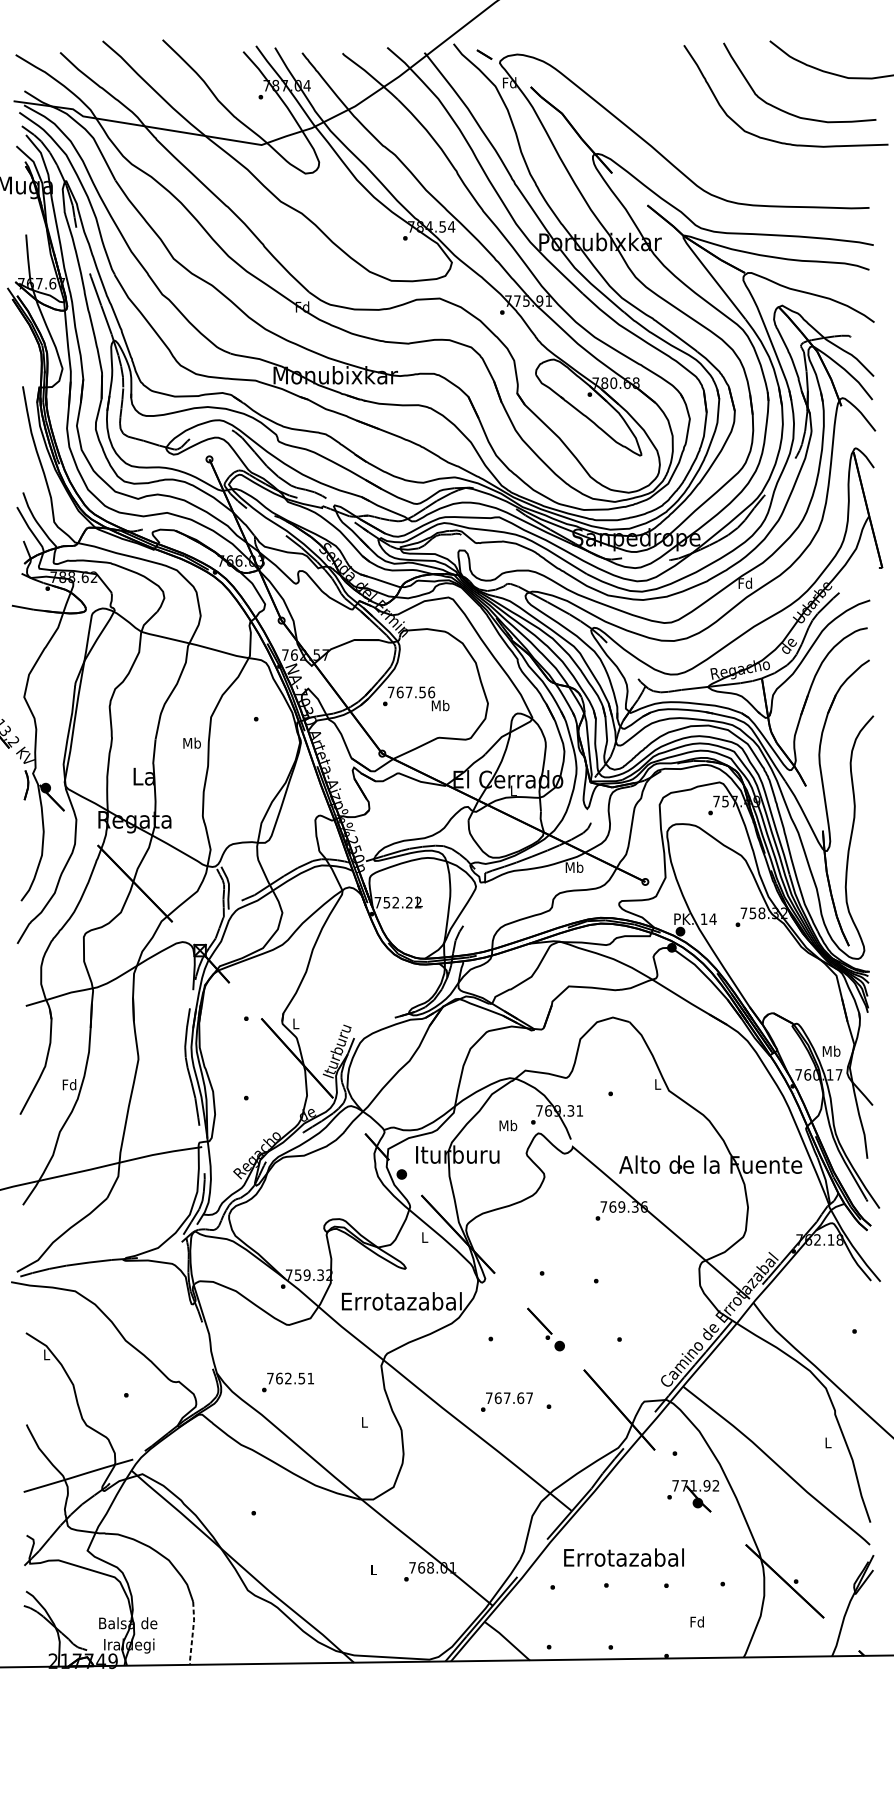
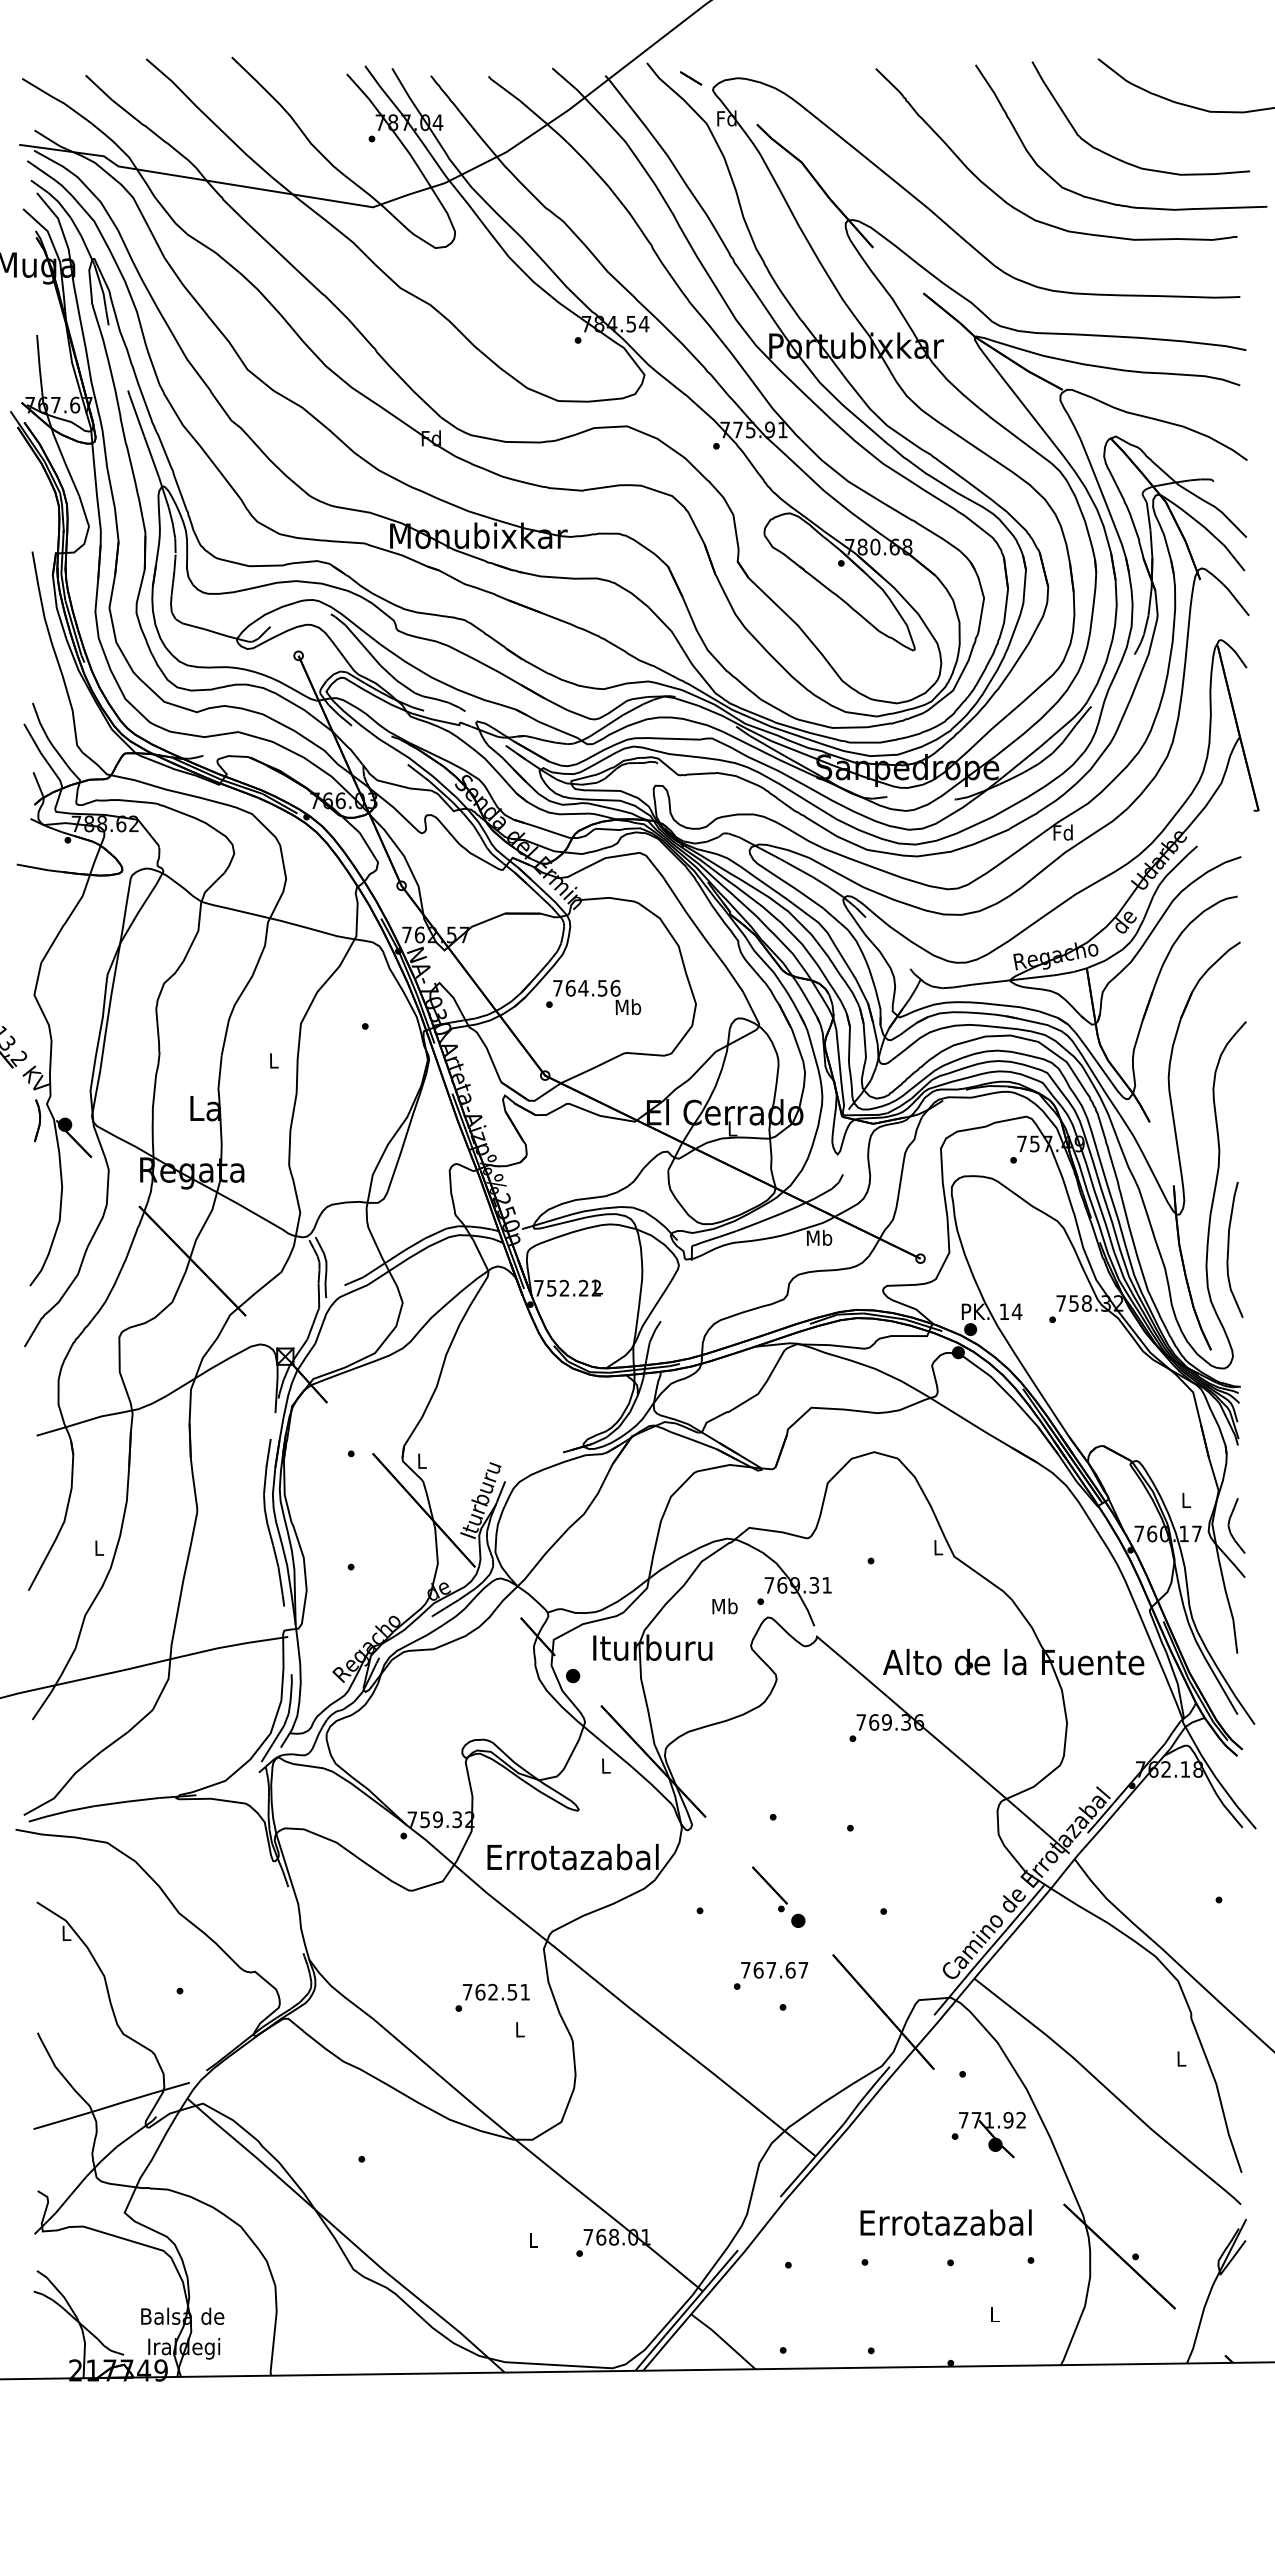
curve: (716, 147) -> (1022, 211), added
text: (409, 692) -> (583, 988), 767.56 -> 764.56
text: (191, 743) -> (273, 1060), Mb -> L
curve: (861, 874) -> (1229, 1248), added
text: (831, 1051) -> (1185, 1500), Mb -> L
curve: (862, 1071) -> (1230, 1528), added
text: (69, 1084) -> (98, 1547), Fd -> L
text: (287, 1382) -> (492, 1997), moved
text: (506, 1401) -> (770, 1975), moved
text: (623, 1557) -> (945, 2222), moved
text: (697, 1621) -> (994, 2314), Fd -> L
line: (192, 1633) -> (274, 2330), dashed -> solid

